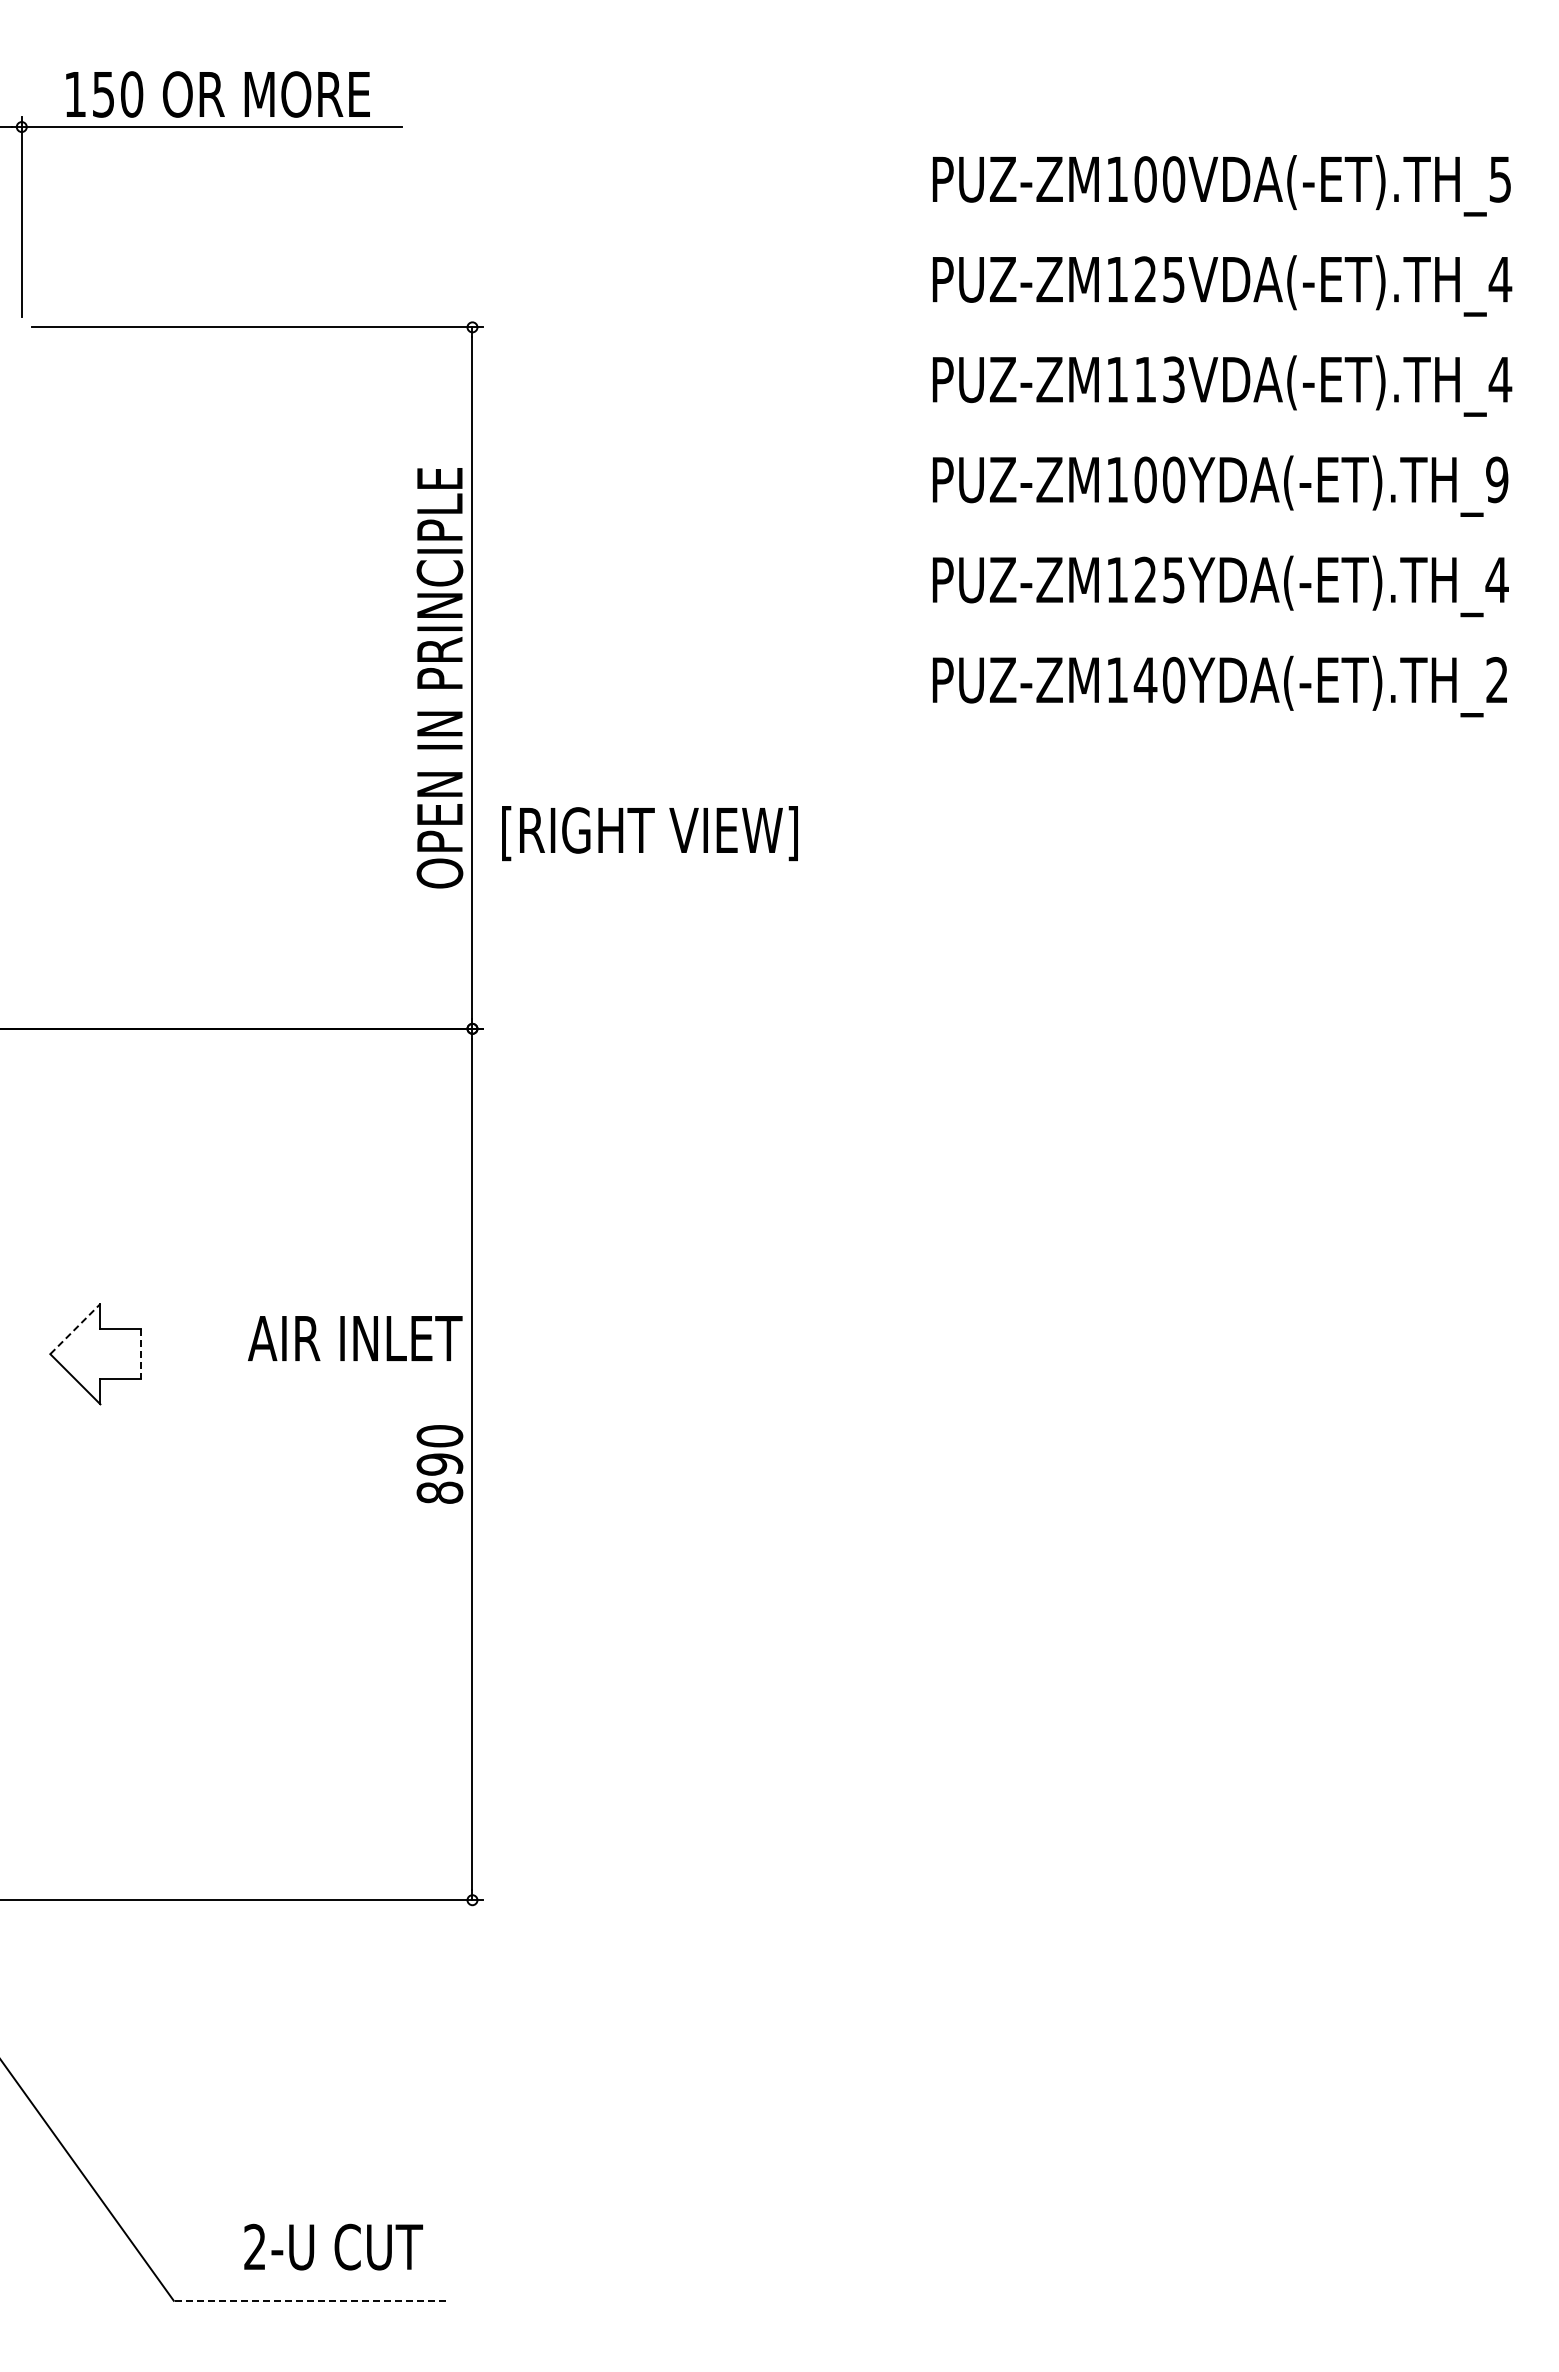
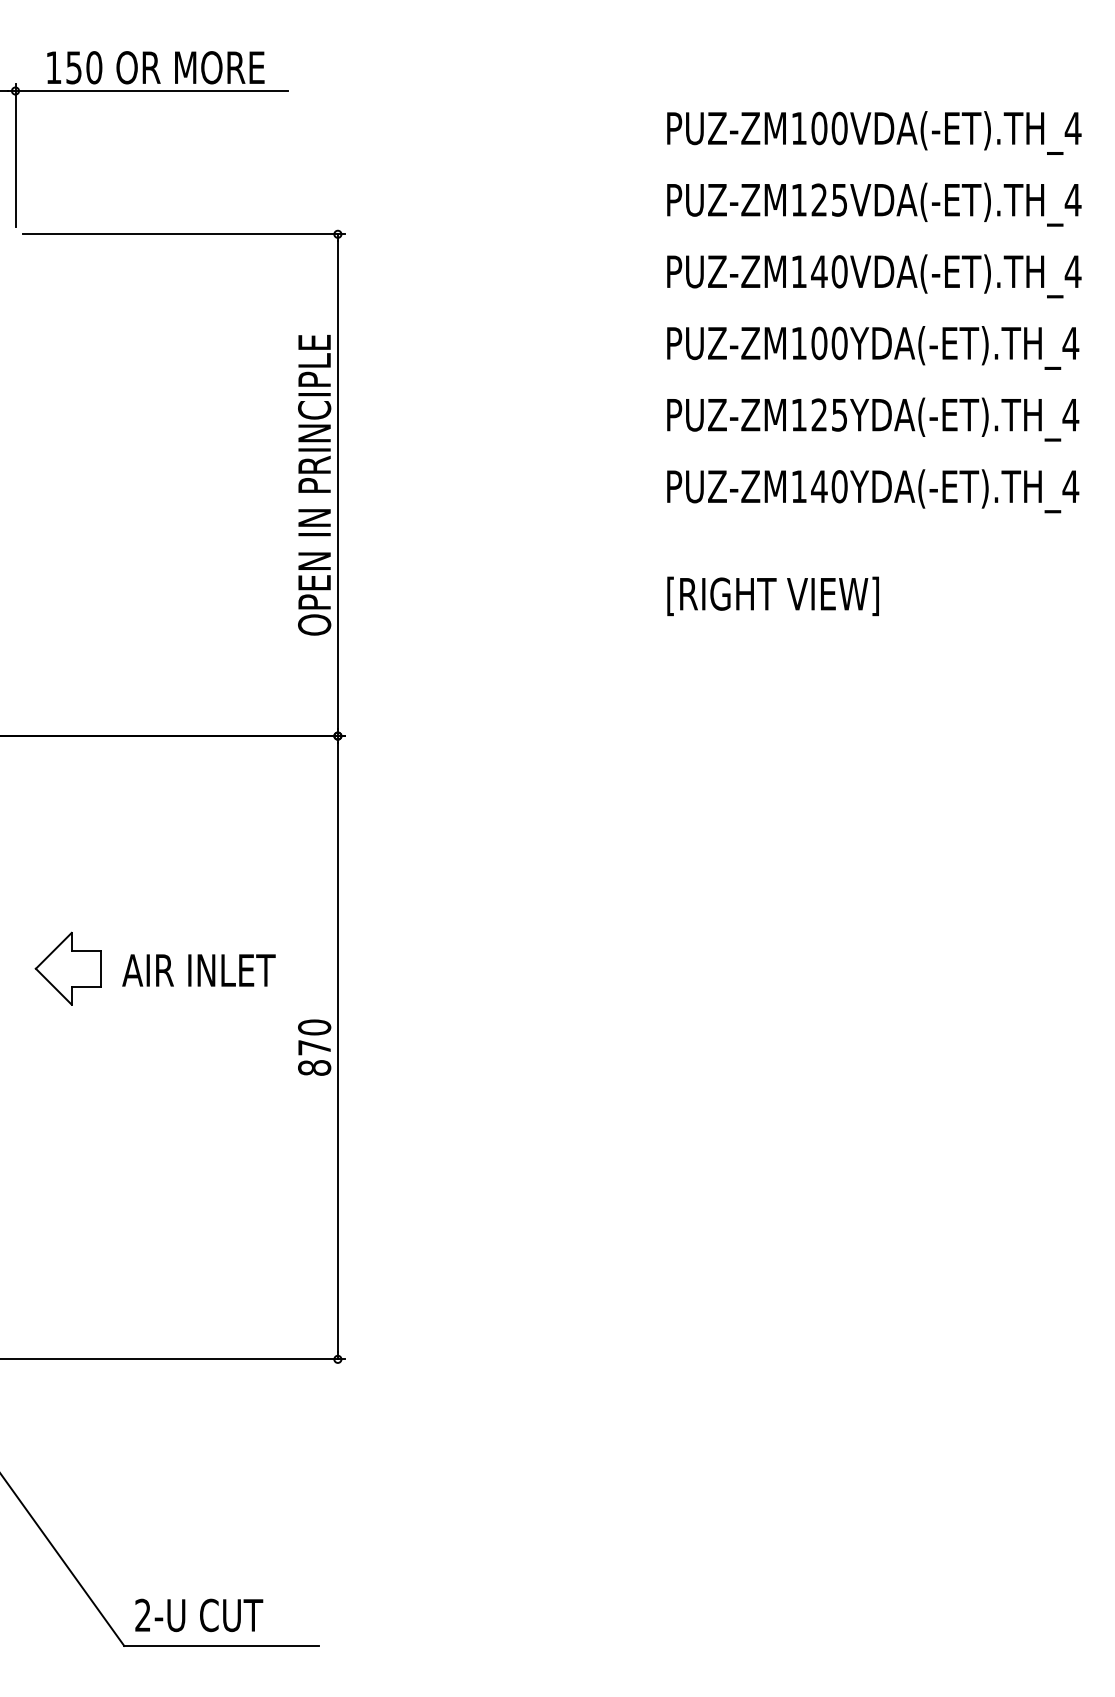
text: (1500, 179) -> (1073, 128), PUZ-ZM100VDA(-ET).TH_5 -> PUZ-ZM100VDA(-ET).TH_4
text: (1159, 379) -> (829, 271), PUZ-ZM113VDA(-ET).TH_4 -> PUZ-ZM140VDA(-ET).TH_4
text: (1496, 479) -> (1070, 343), PUZ-ZM100YDA(-ET).TH_9 -> PUZ-ZM100YDA(-ET).TH_4
text: (1496, 679) -> (1070, 486), PUZ-ZM140YDA(-ET).TH_2 -> PUZ-ZM140YDA(-ET).TH_4
text: (649, 833) -> (772, 596), moved
line: (75, 1328) -> (53, 950), dashed -> solid
text: (355, 1338) -> (199, 970), moved
line: (141, 1354) -> (101, 969), dashed -> solid
text: (439, 1464) -> (314, 1047), 890 -> 870
text: (333, 2246) -> (199, 1614), moved
line: (309, 2300) -> (221, 1645), dashed -> solid

